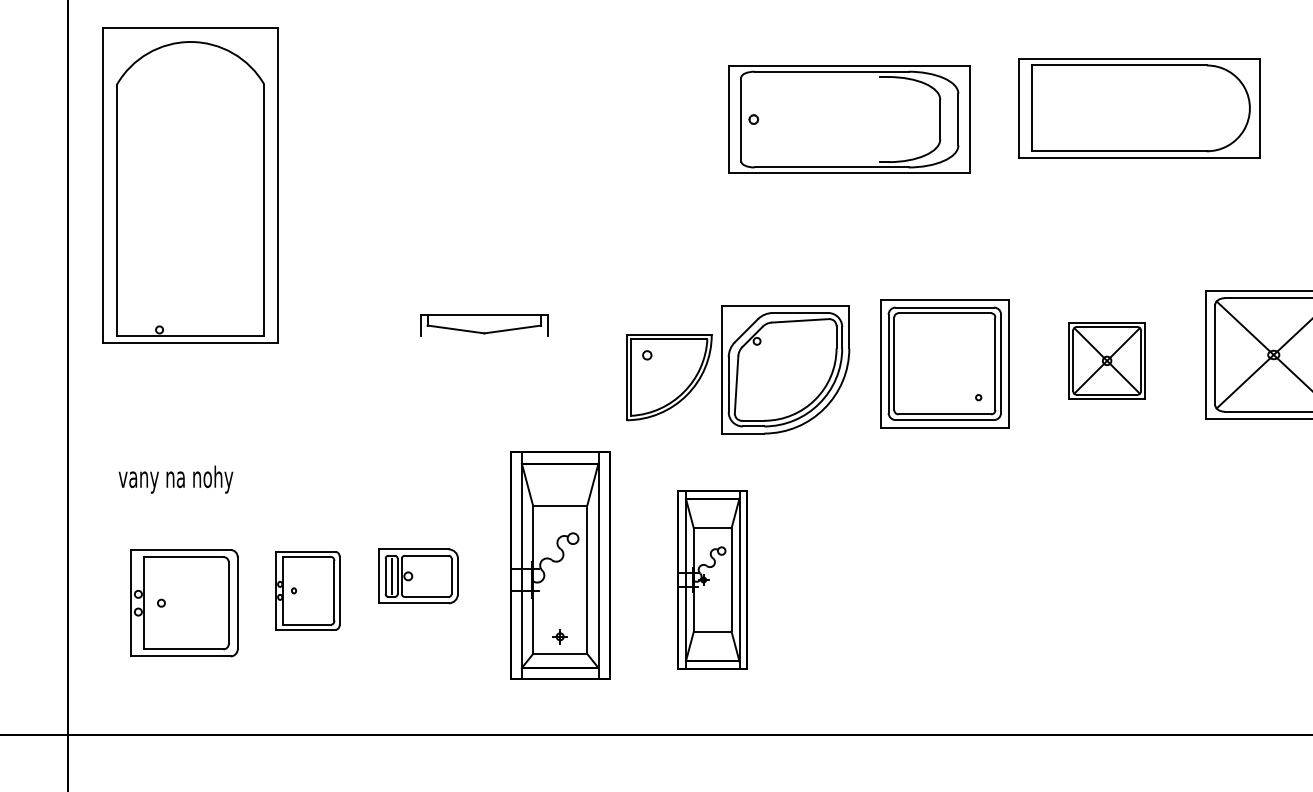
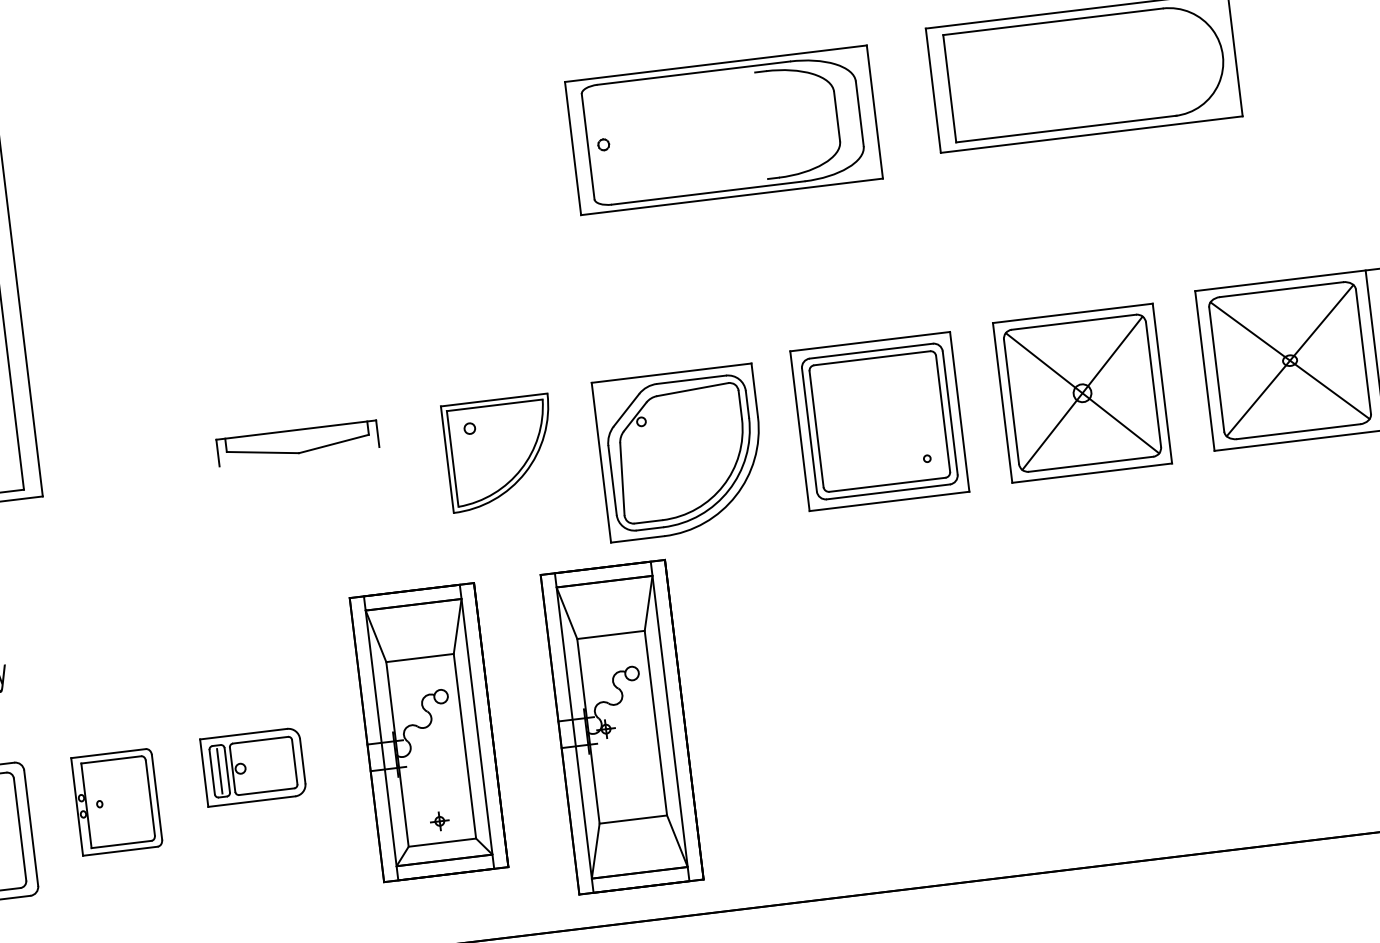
part: (1106, 360) -> (1081, 392), size x1.67
part: (669, 377) -> (501, 453), moved
part: (712, 579) -> (621, 726), size x1.43

